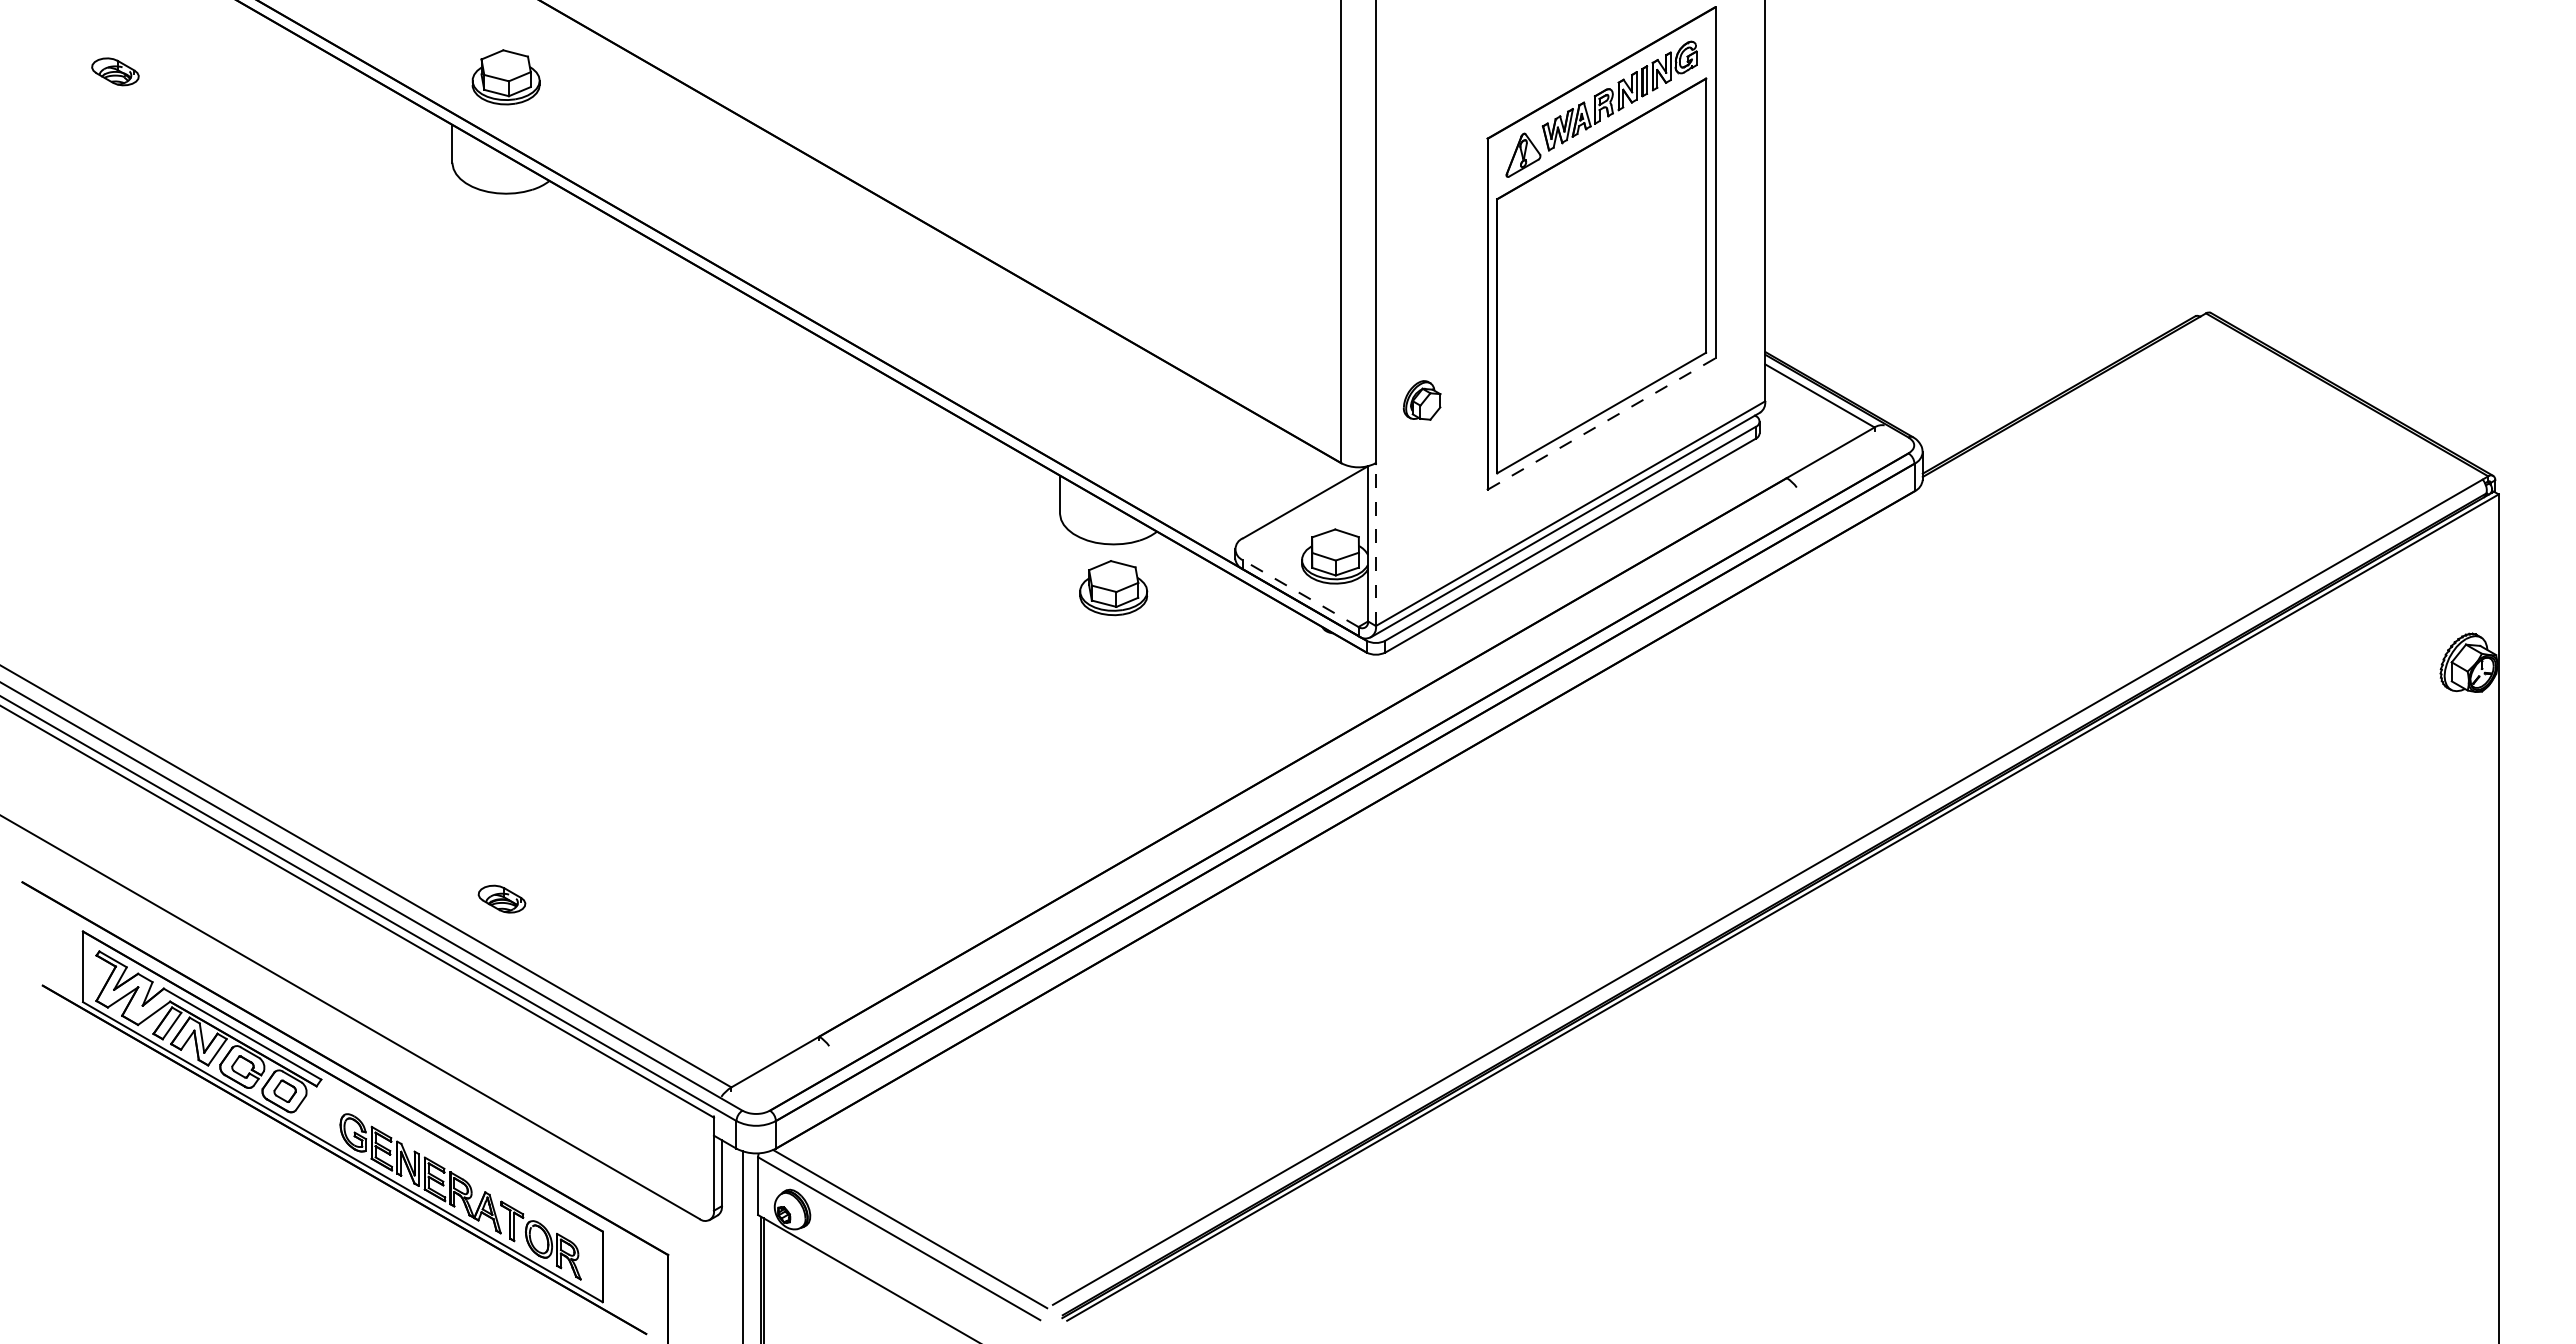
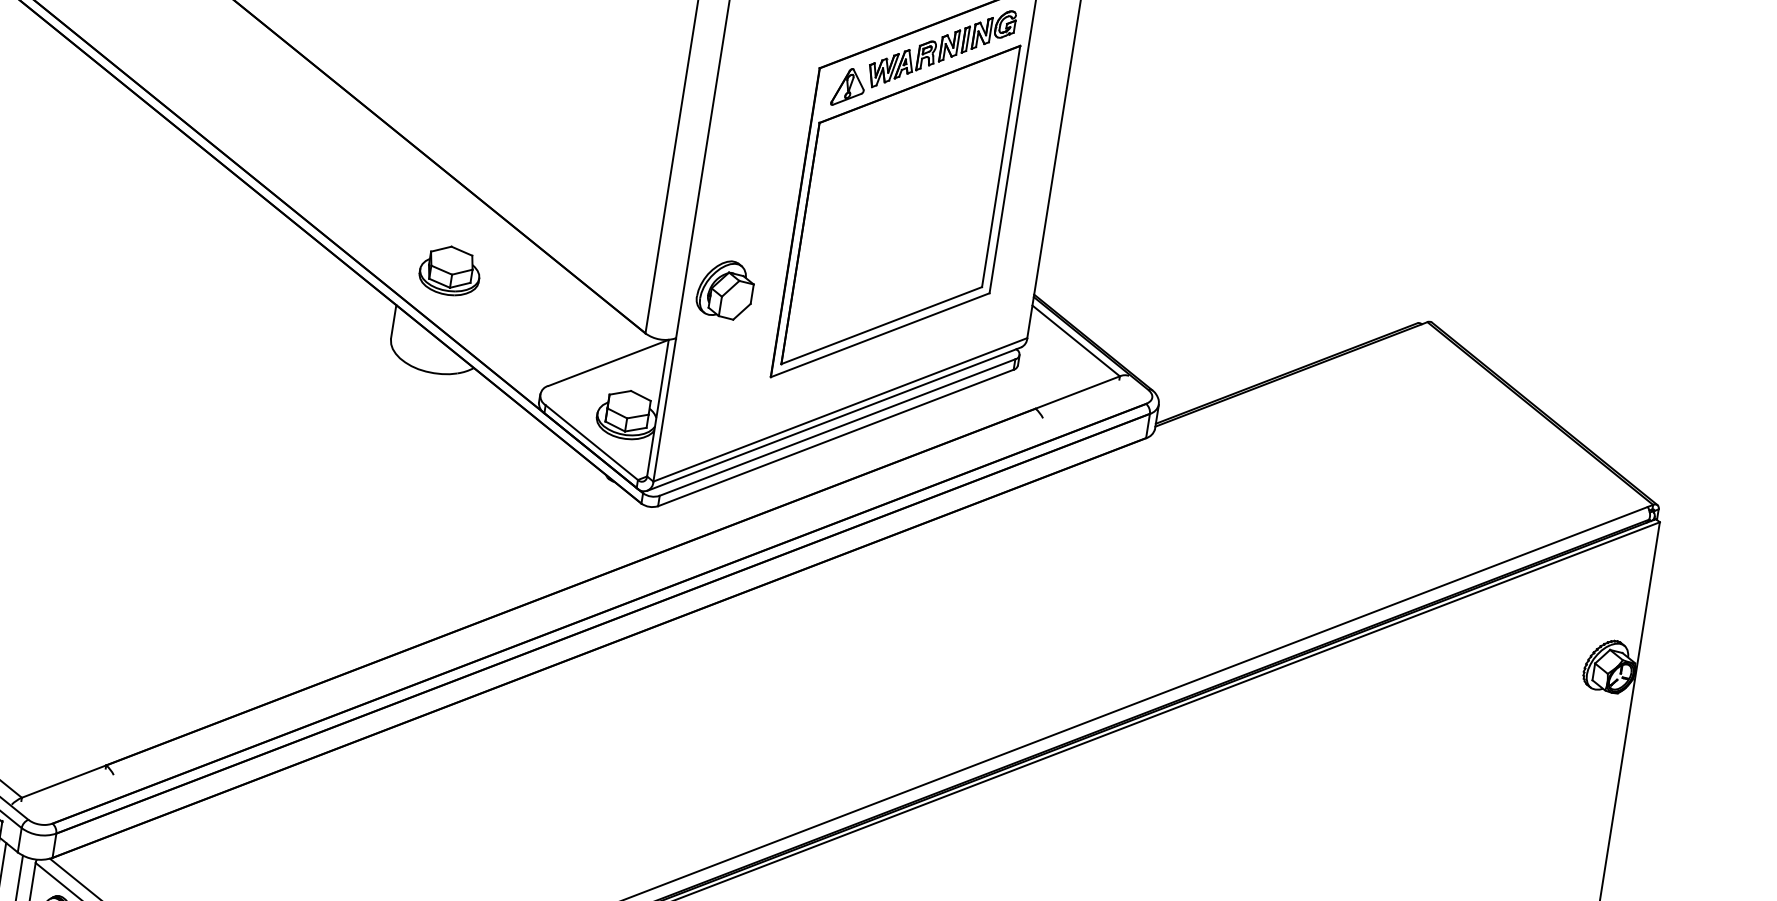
part: (1421, 400) -> (724, 289), size x1.67
line: (1602, 423) -> (881, 334), dashed -> solid
line: (1375, 545) -> (664, 410), dashed -> solid
part: (1113, 588) -> (449, 271), moved
line: (1300, 593) -> (591, 442), dashed -> solid

